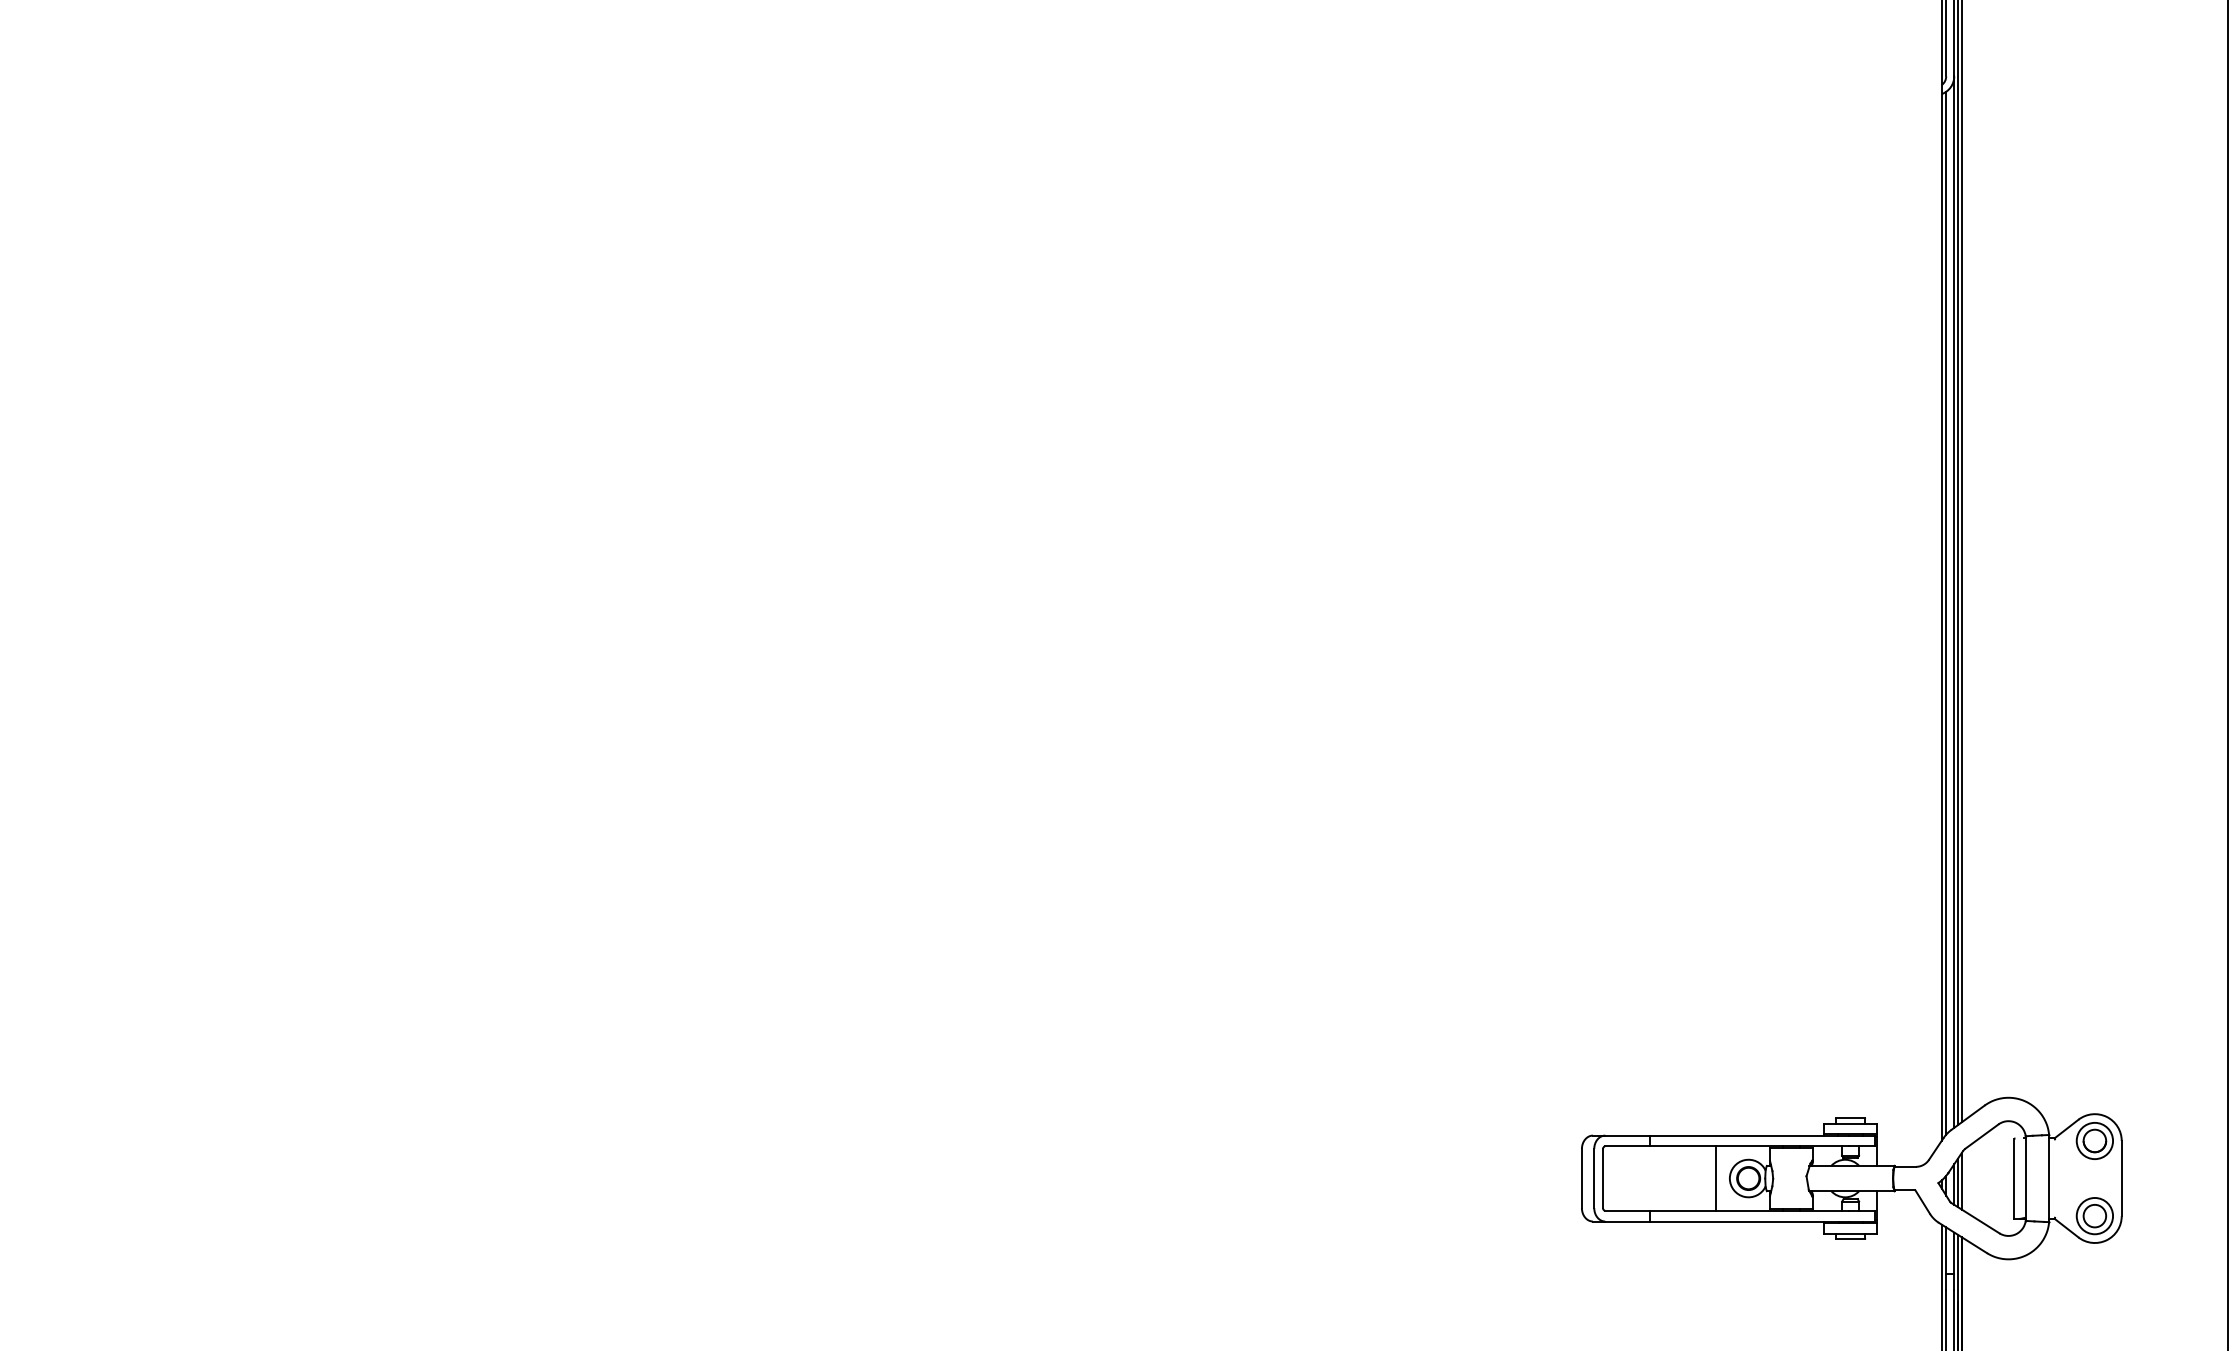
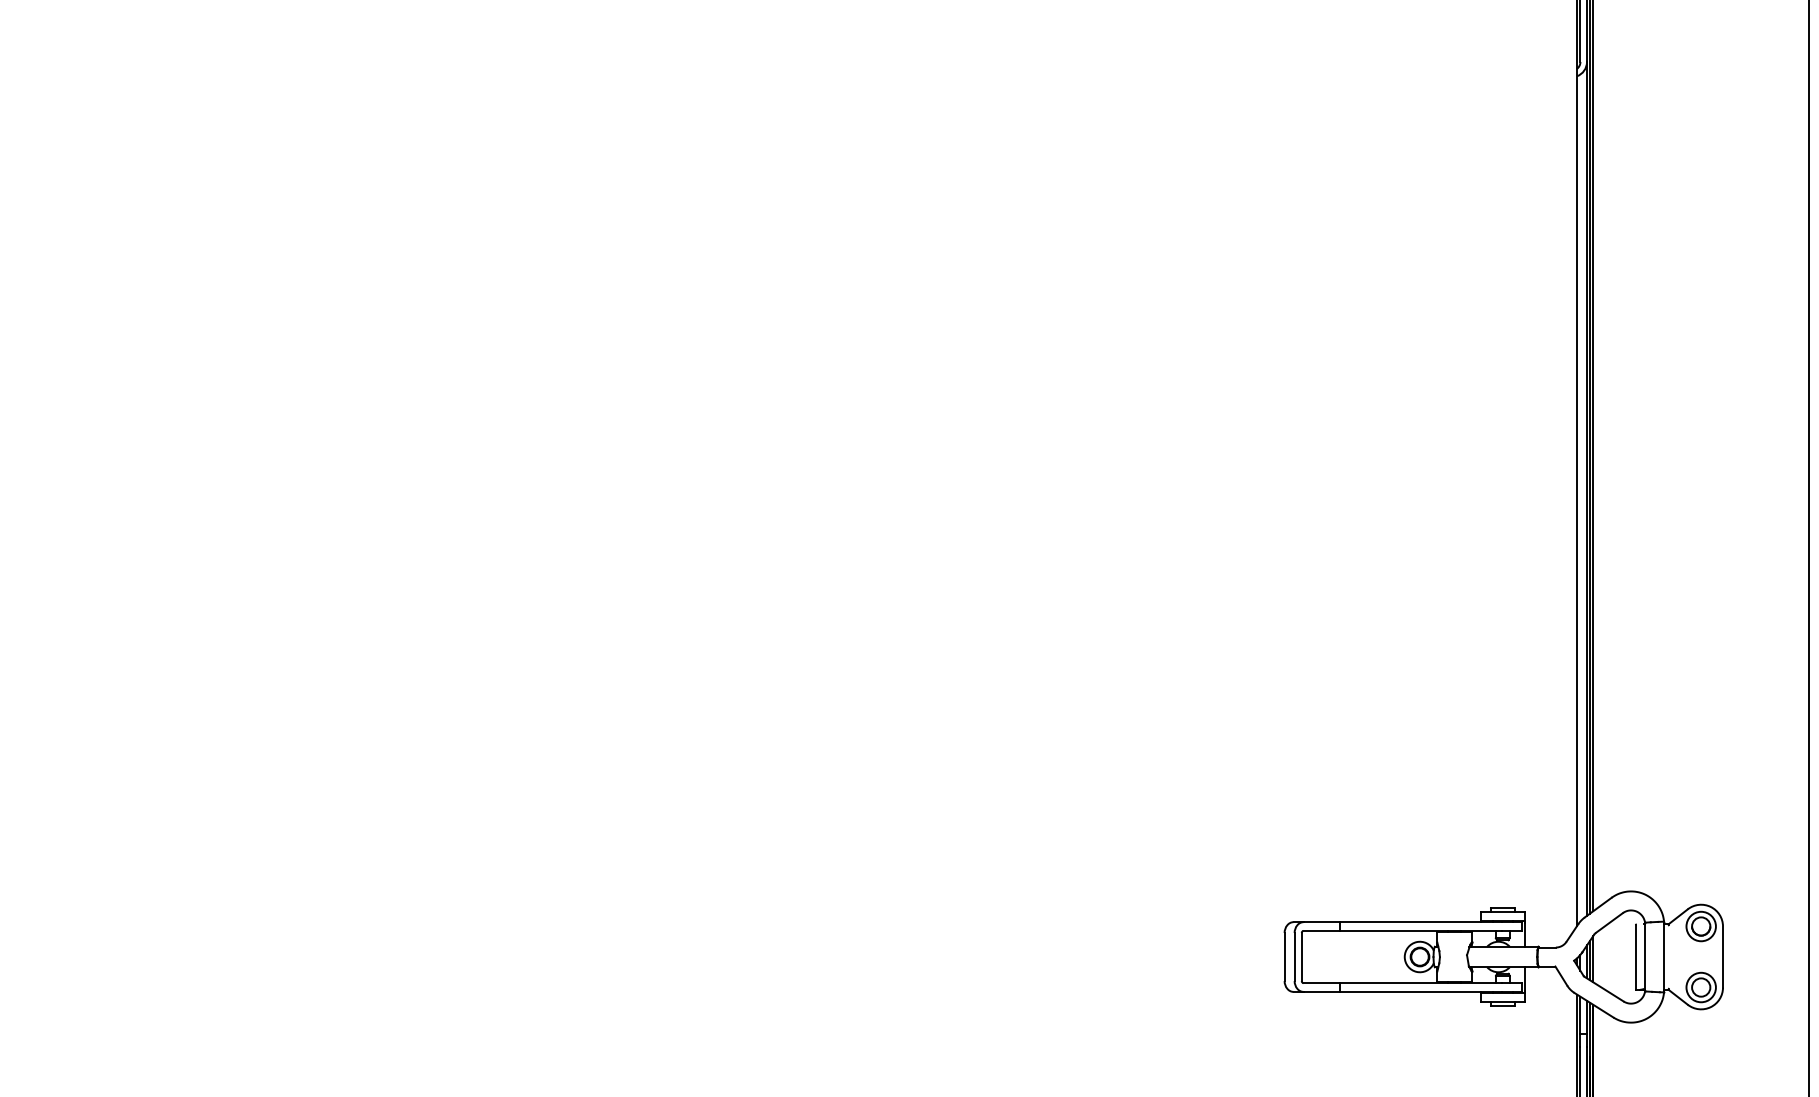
line: (1946, 612) -> (1580, 497), removed
line: (1716, 1178) -> (1393, 956), removed

